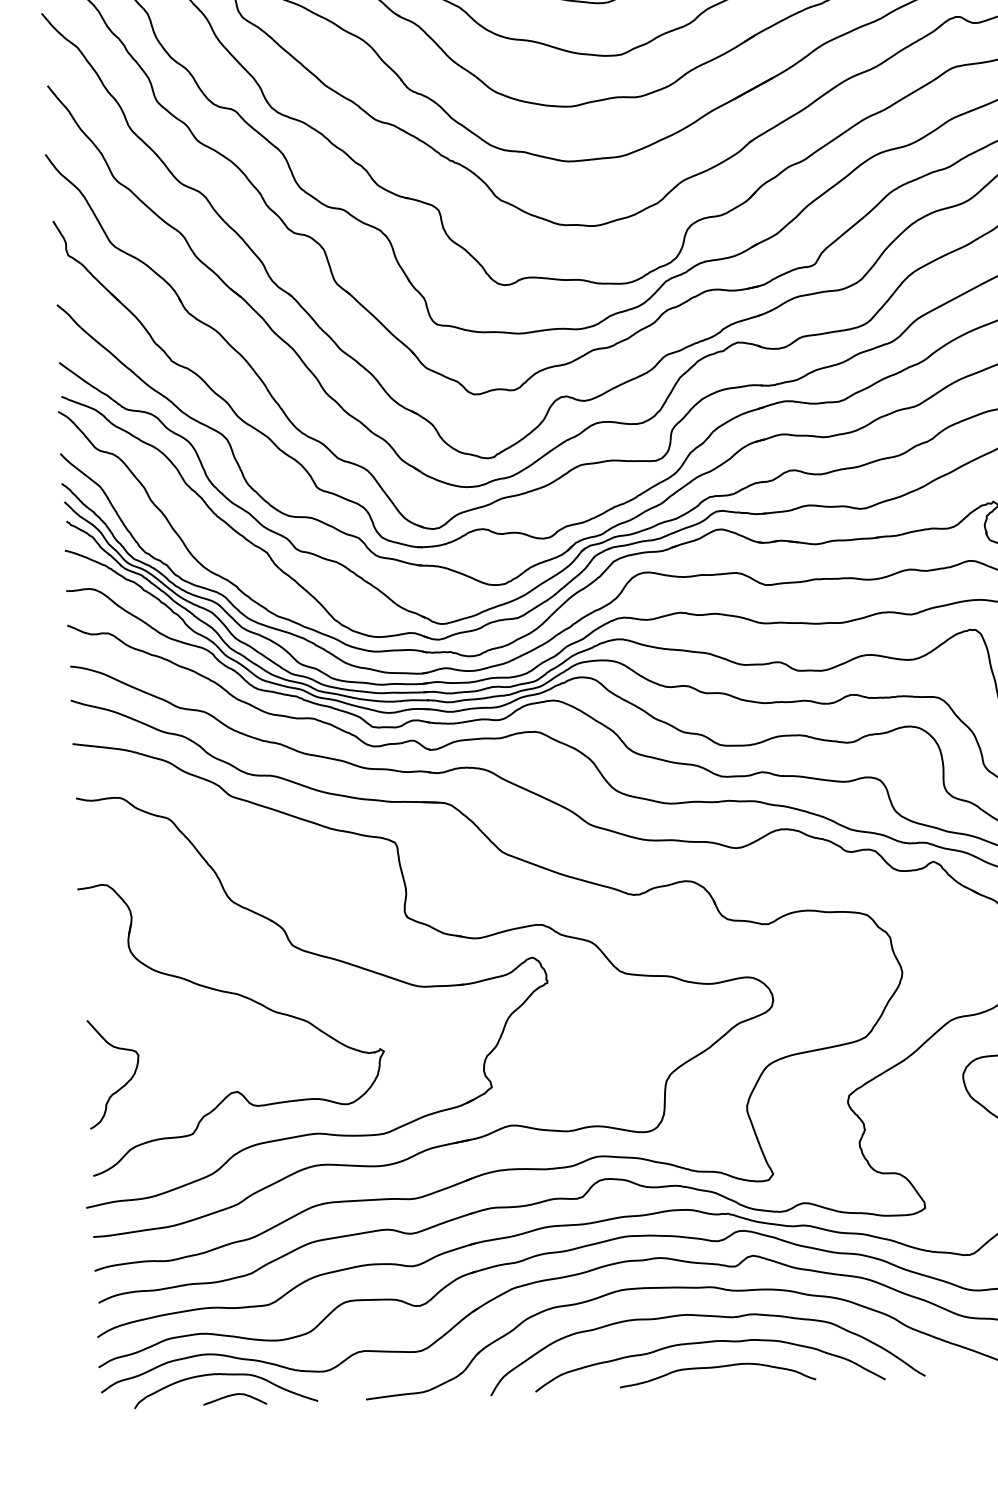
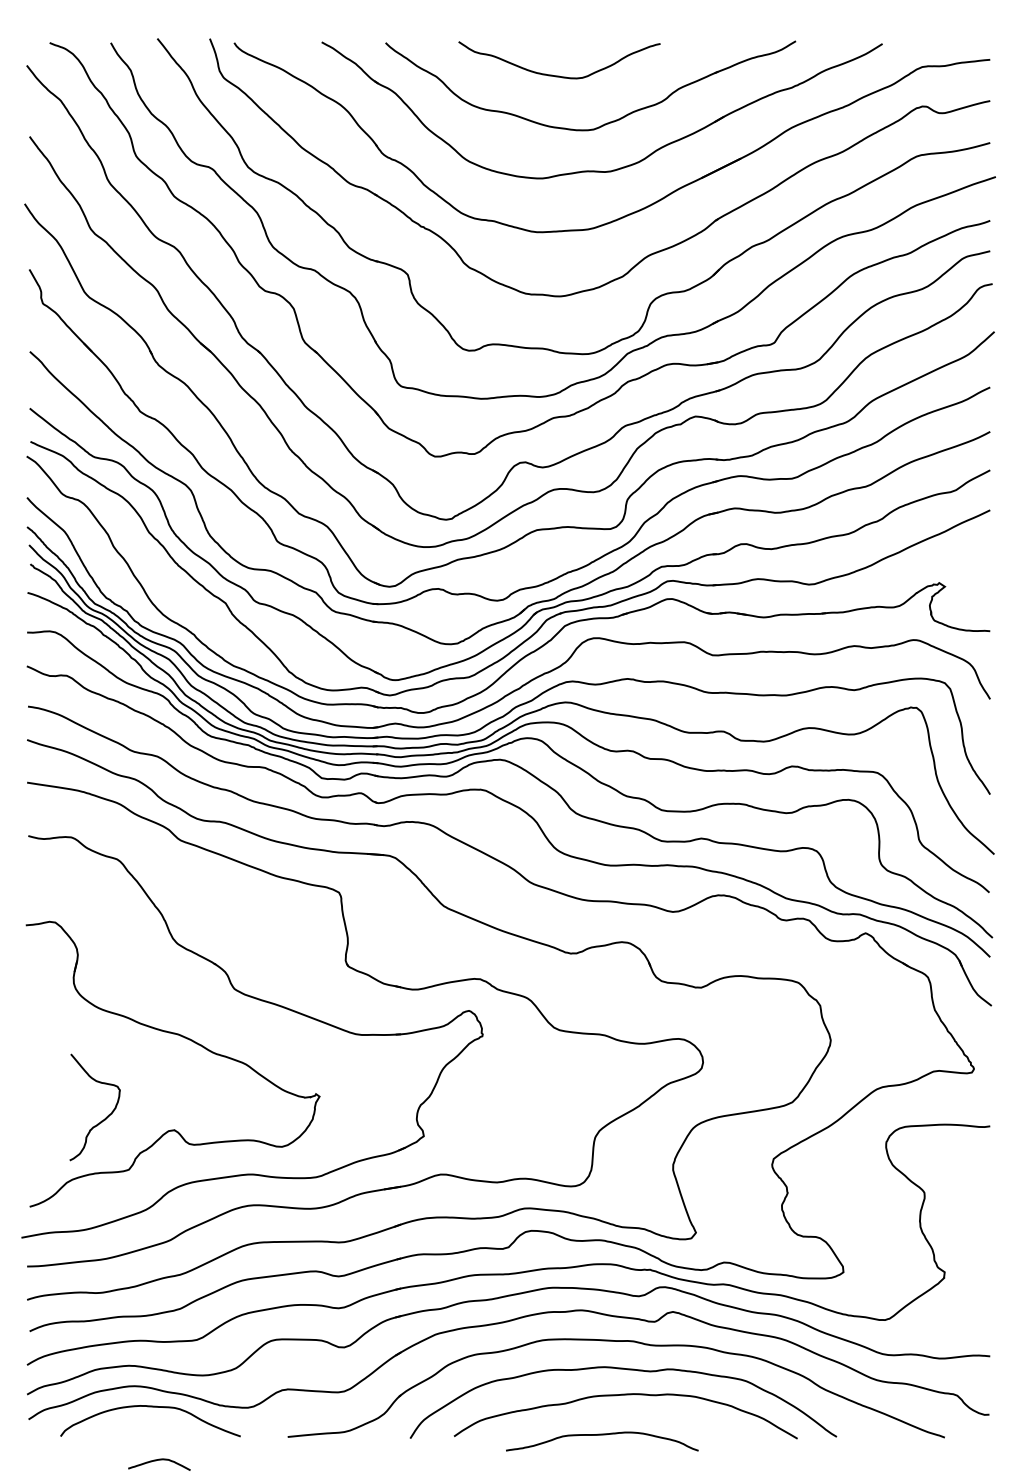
curve: (121, 1086) -> (101, 1120), moved
curve: (717, 1368) -> (602, 1435), moved
curve: (234, 1395) -> (159, 1460), moved

